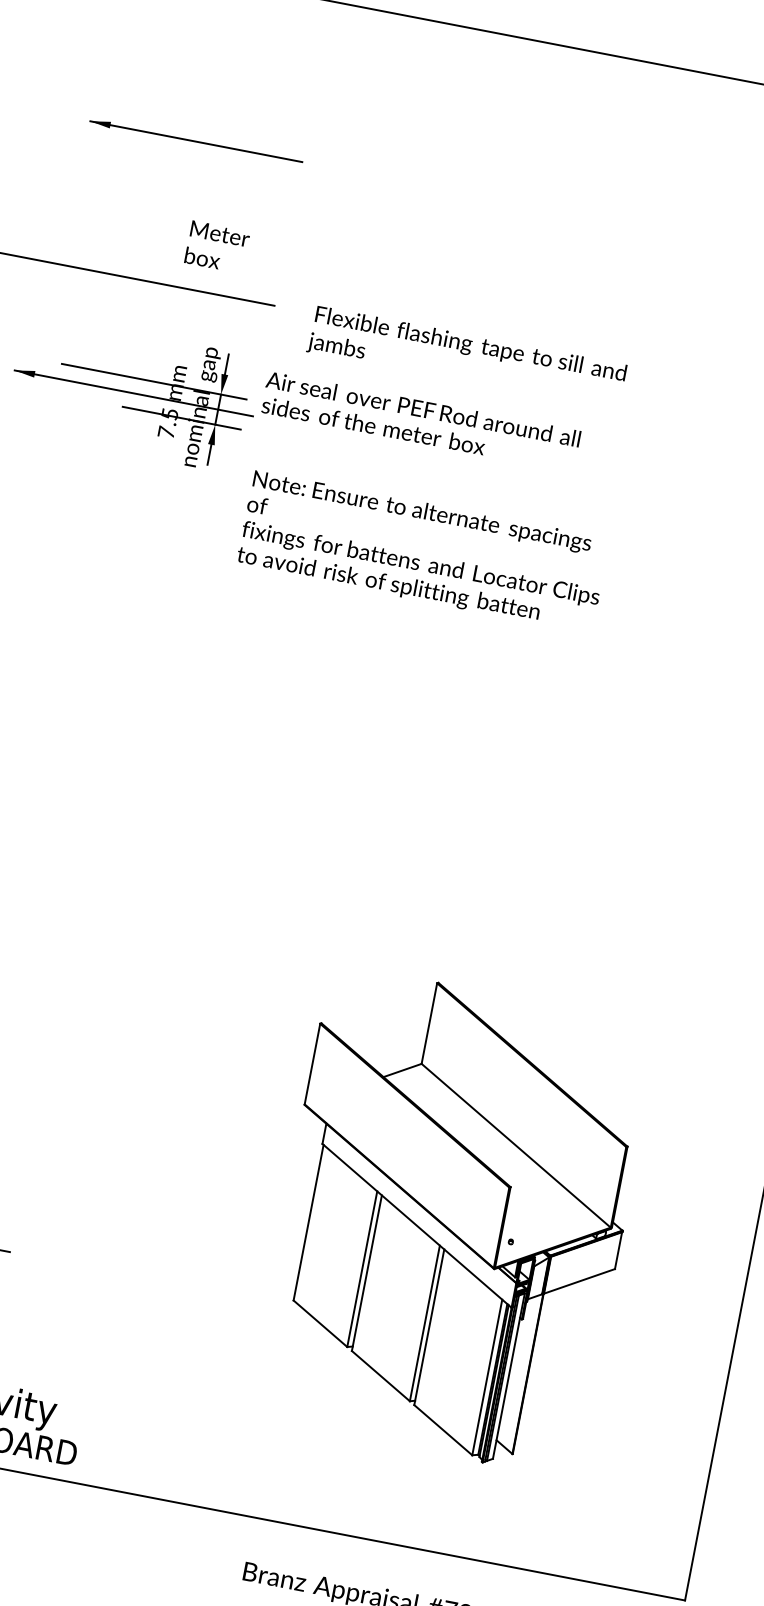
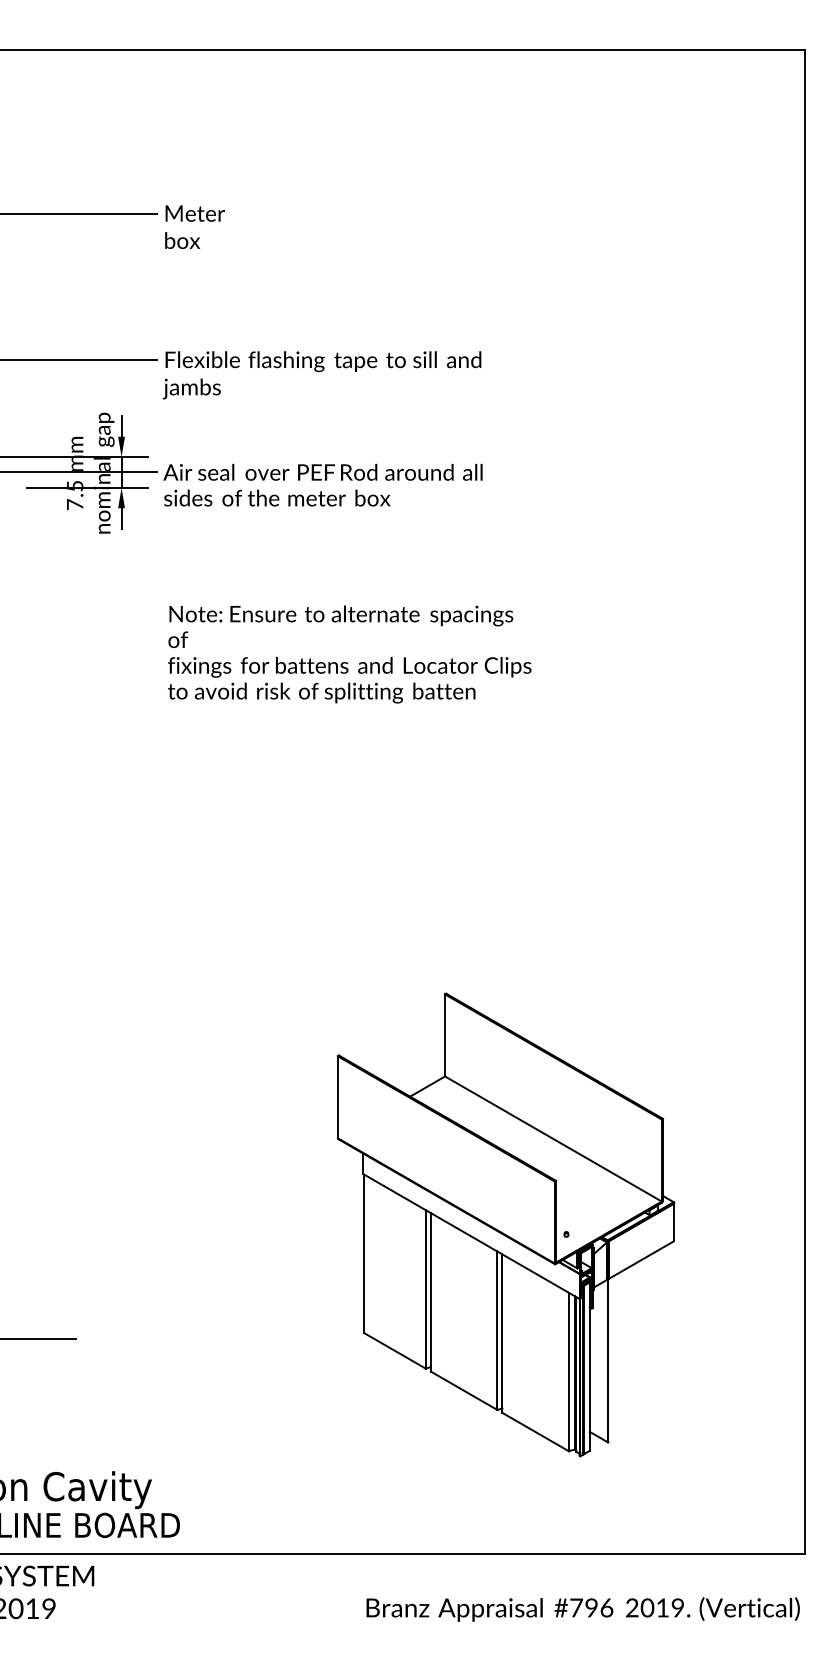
text: (216, 246) -> (194, 226), moved
text: (466, 358) -> (321, 375), moved
text: (420, 421) -> (322, 484), moved
text: (422, 551) -> (349, 654), moved

